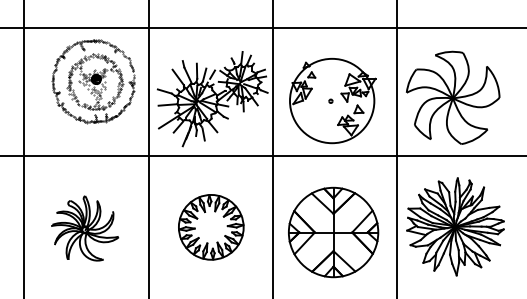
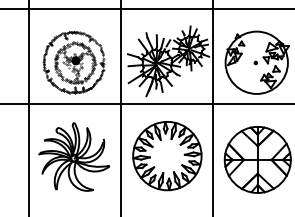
part: (93, 81) -> (73, 62), moved
part: (211, 227) -> (167, 156), size x1.43
part: (84, 228) -> (73, 156), size x1.43

